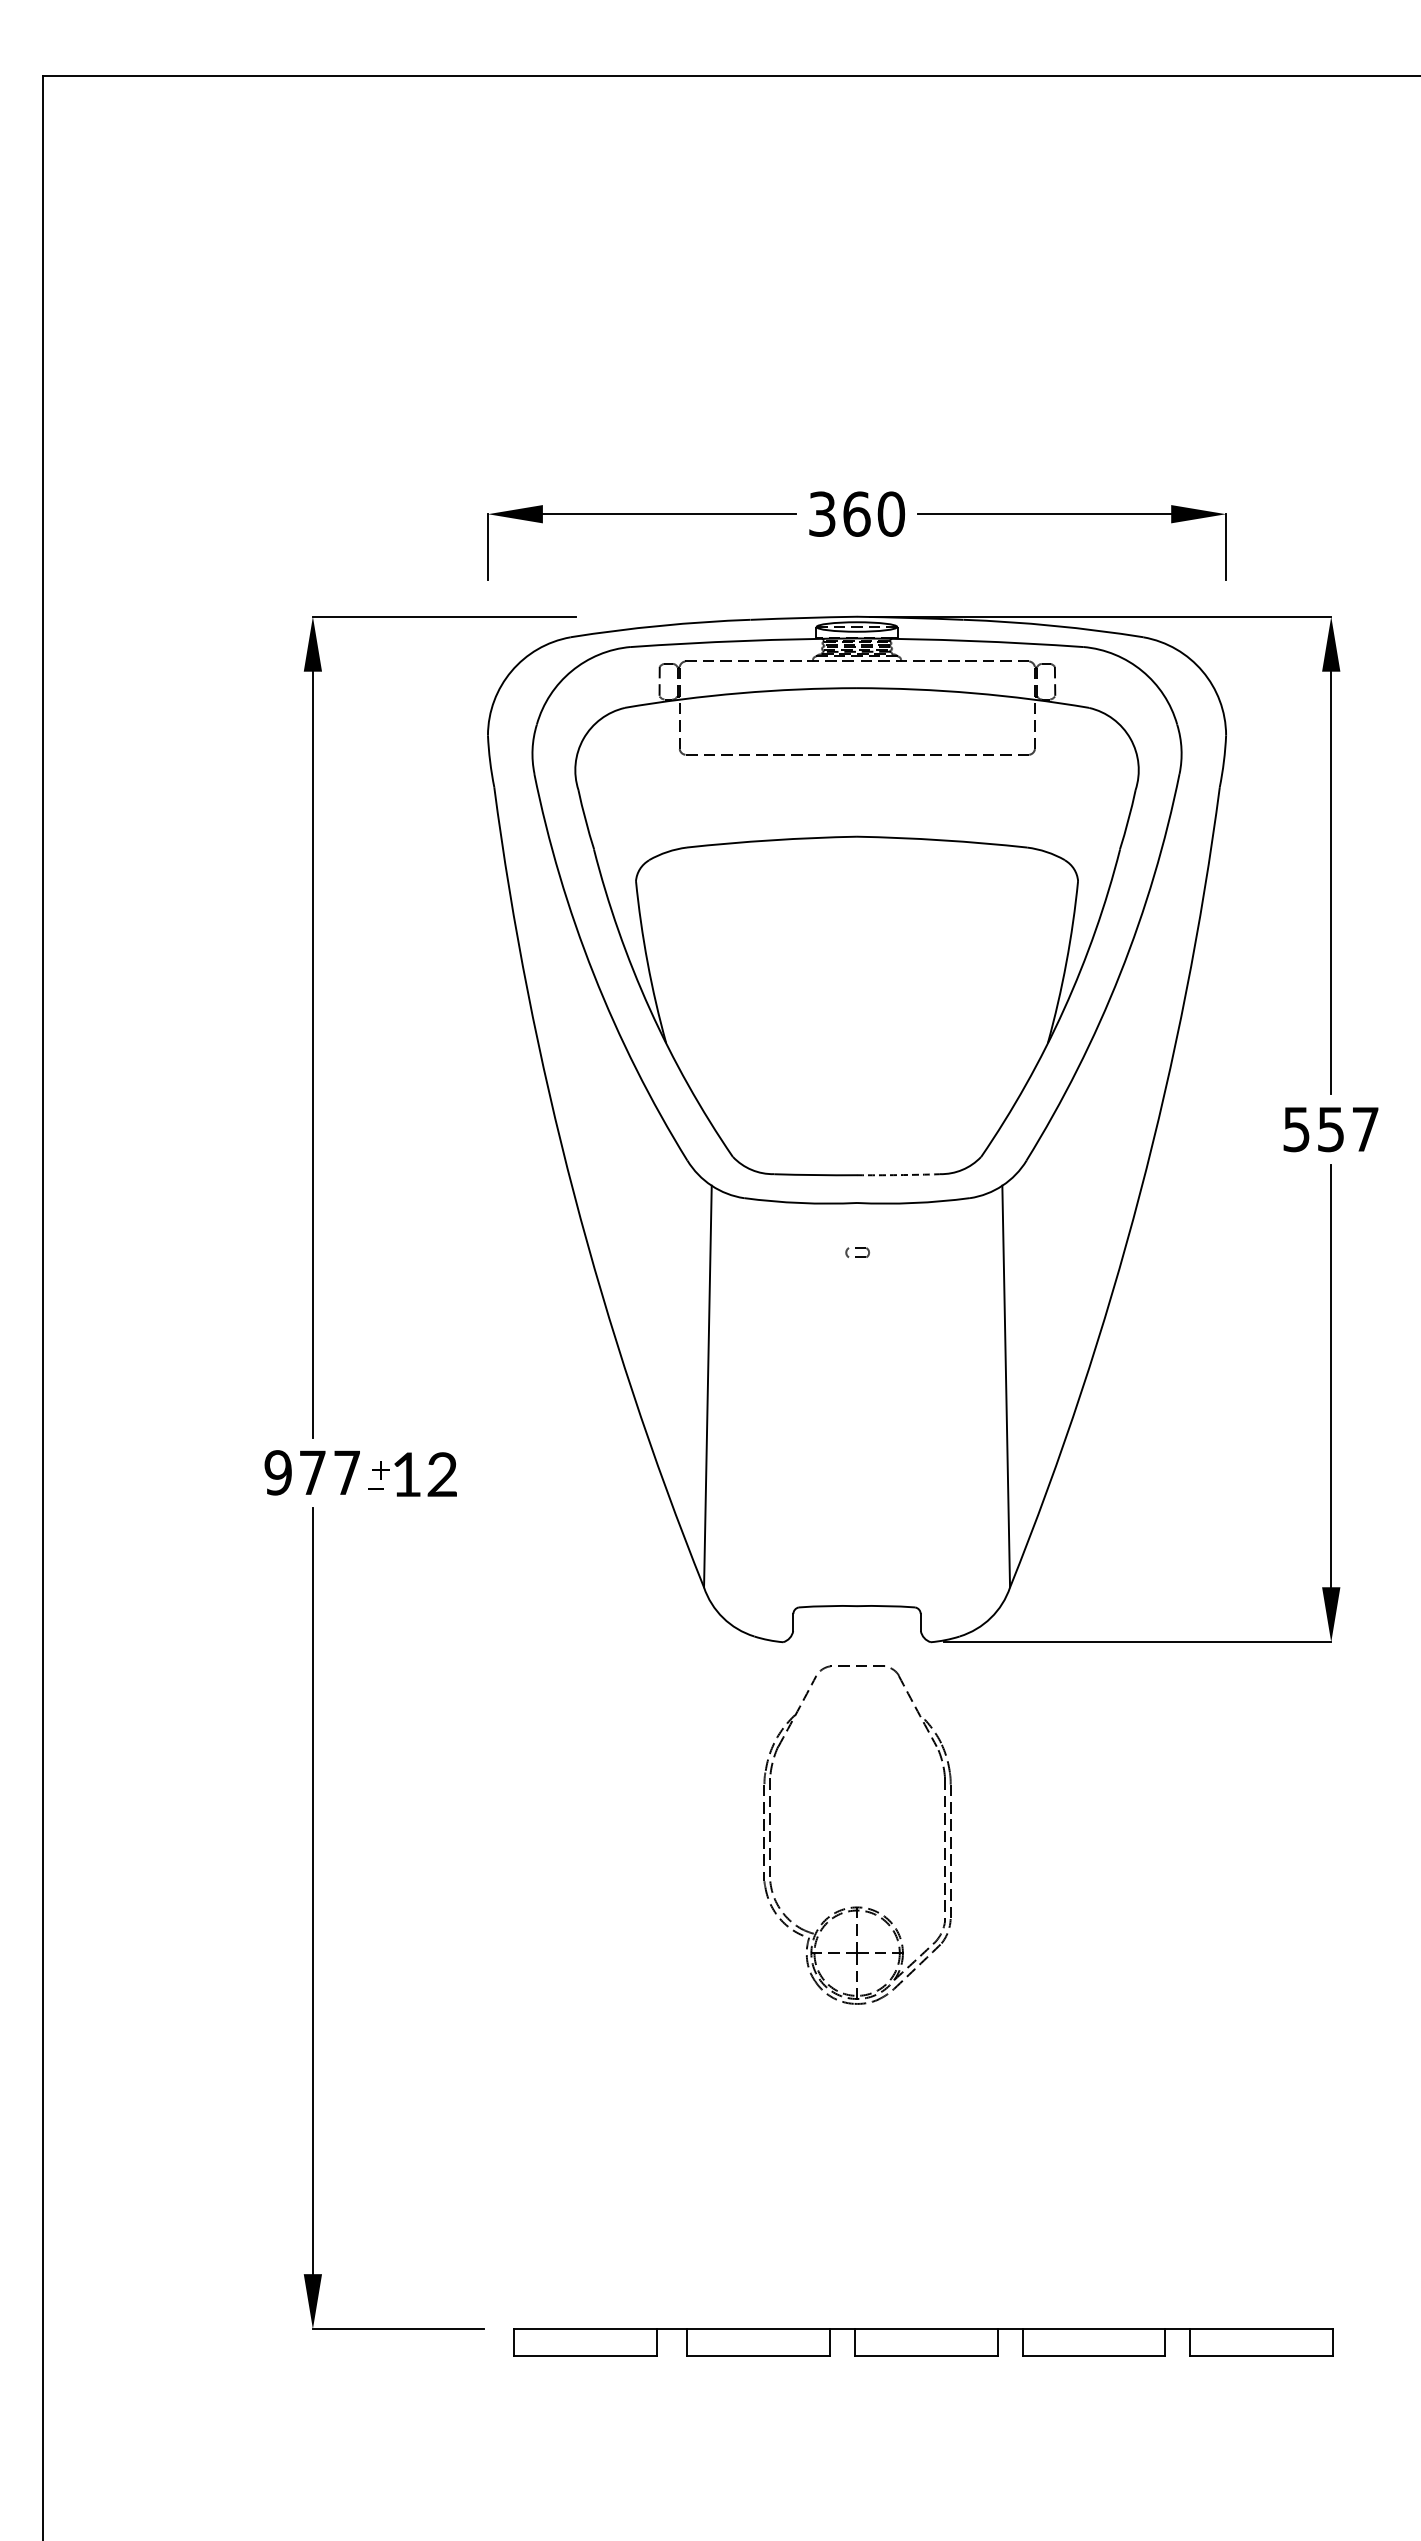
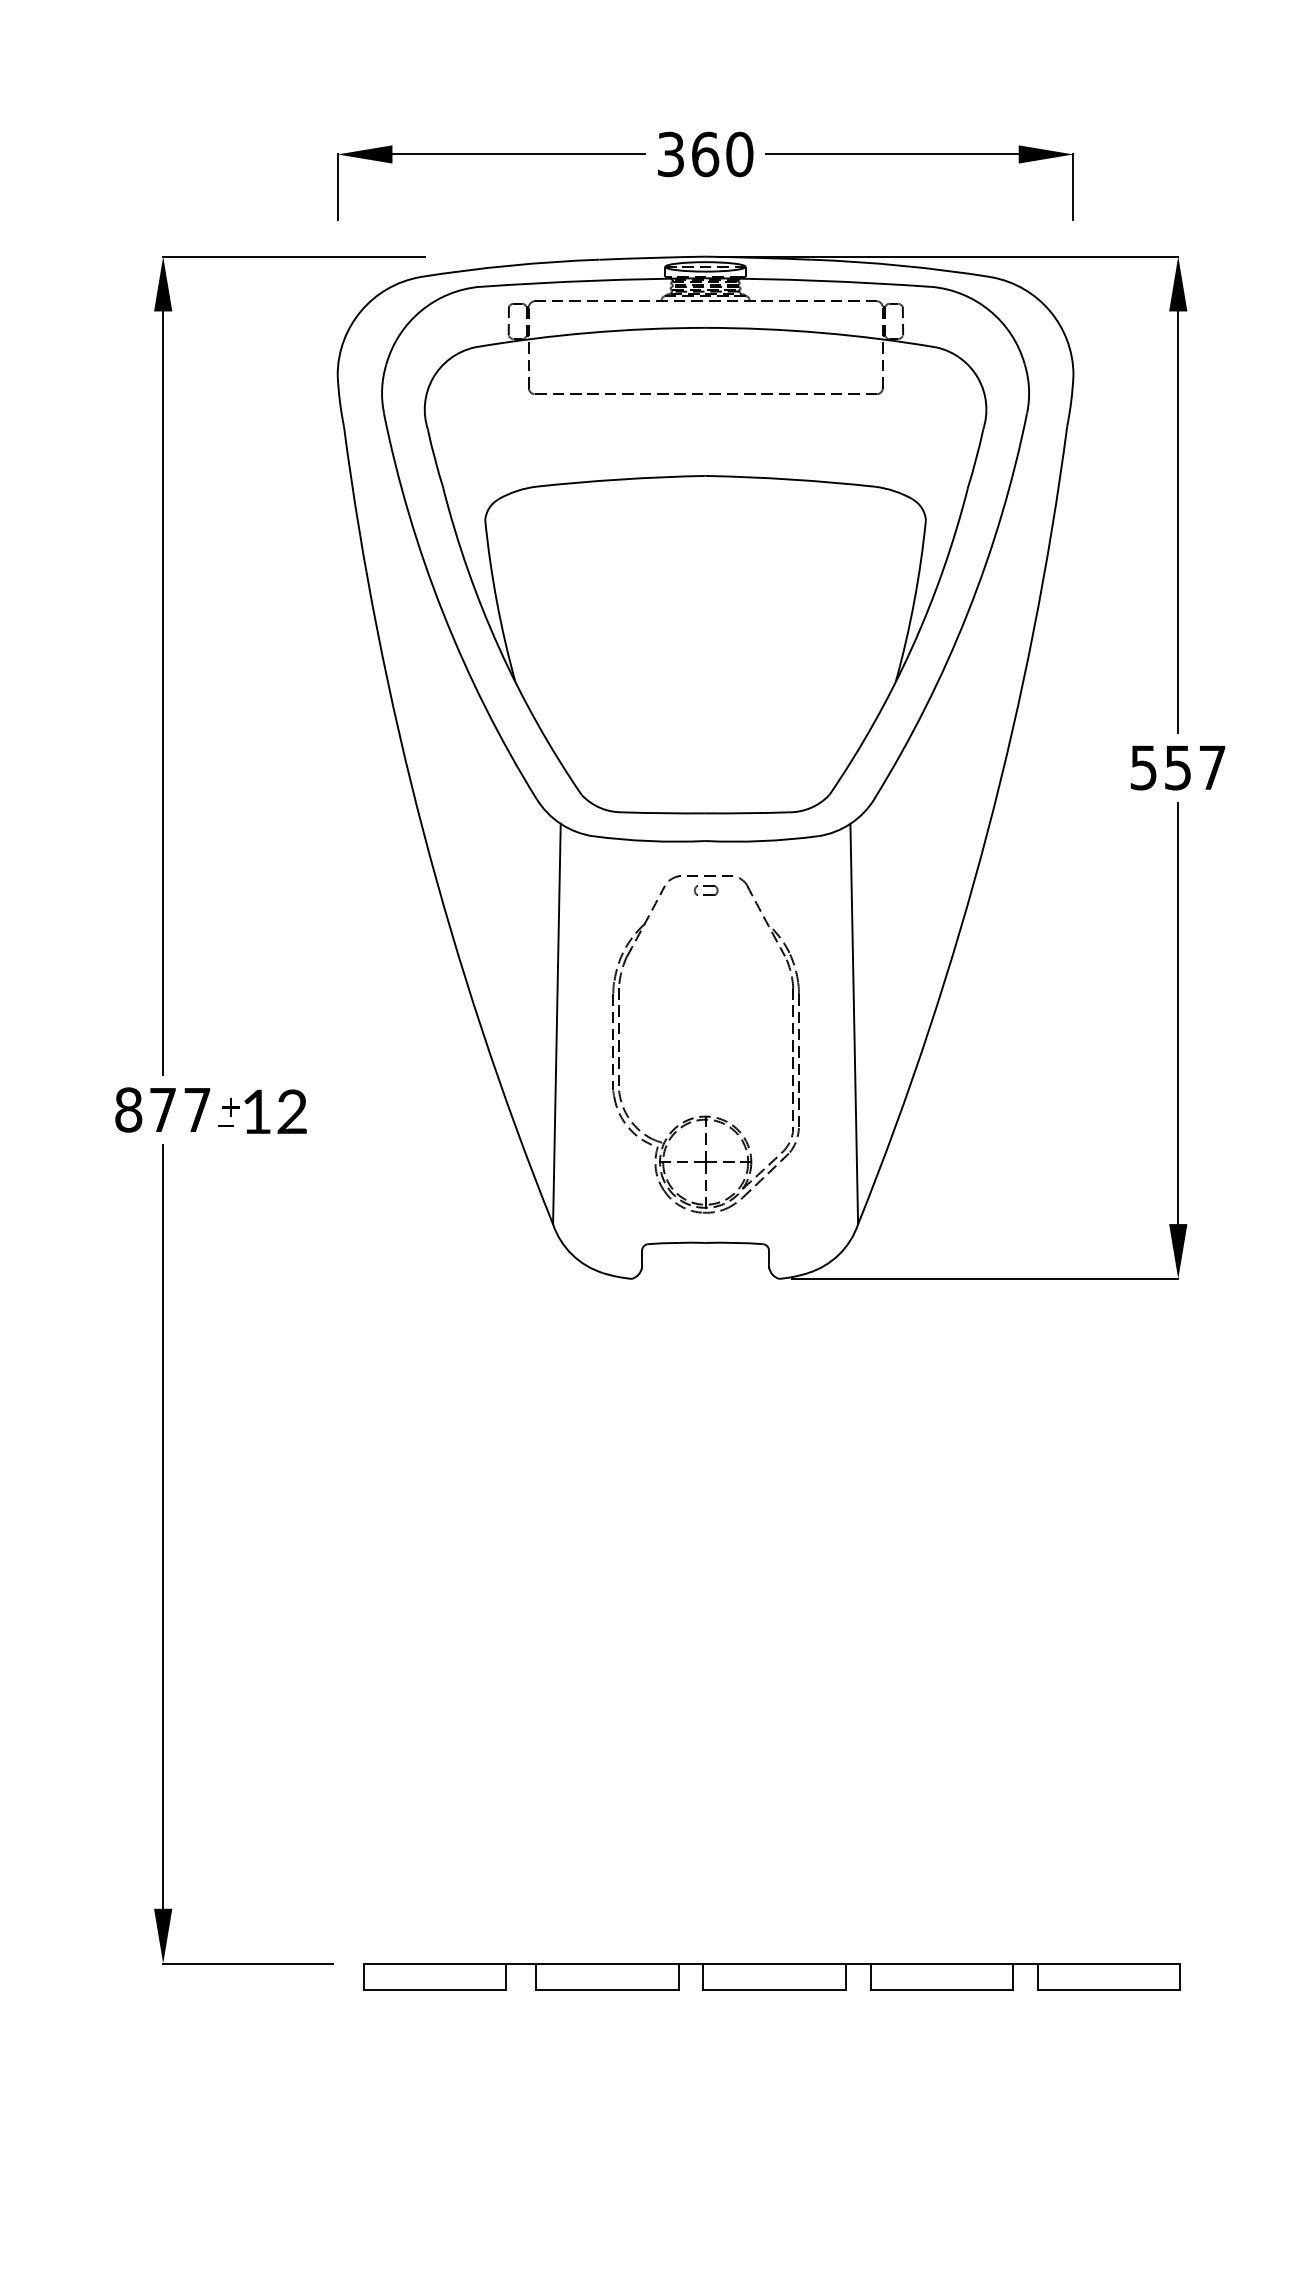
arc: (898, 1175) -> (746, 813), dashed -> solid
text: (277, 1472) -> (127, 1109), 977 -> 877
part: (857, 1906) -> (706, 1115), moved

